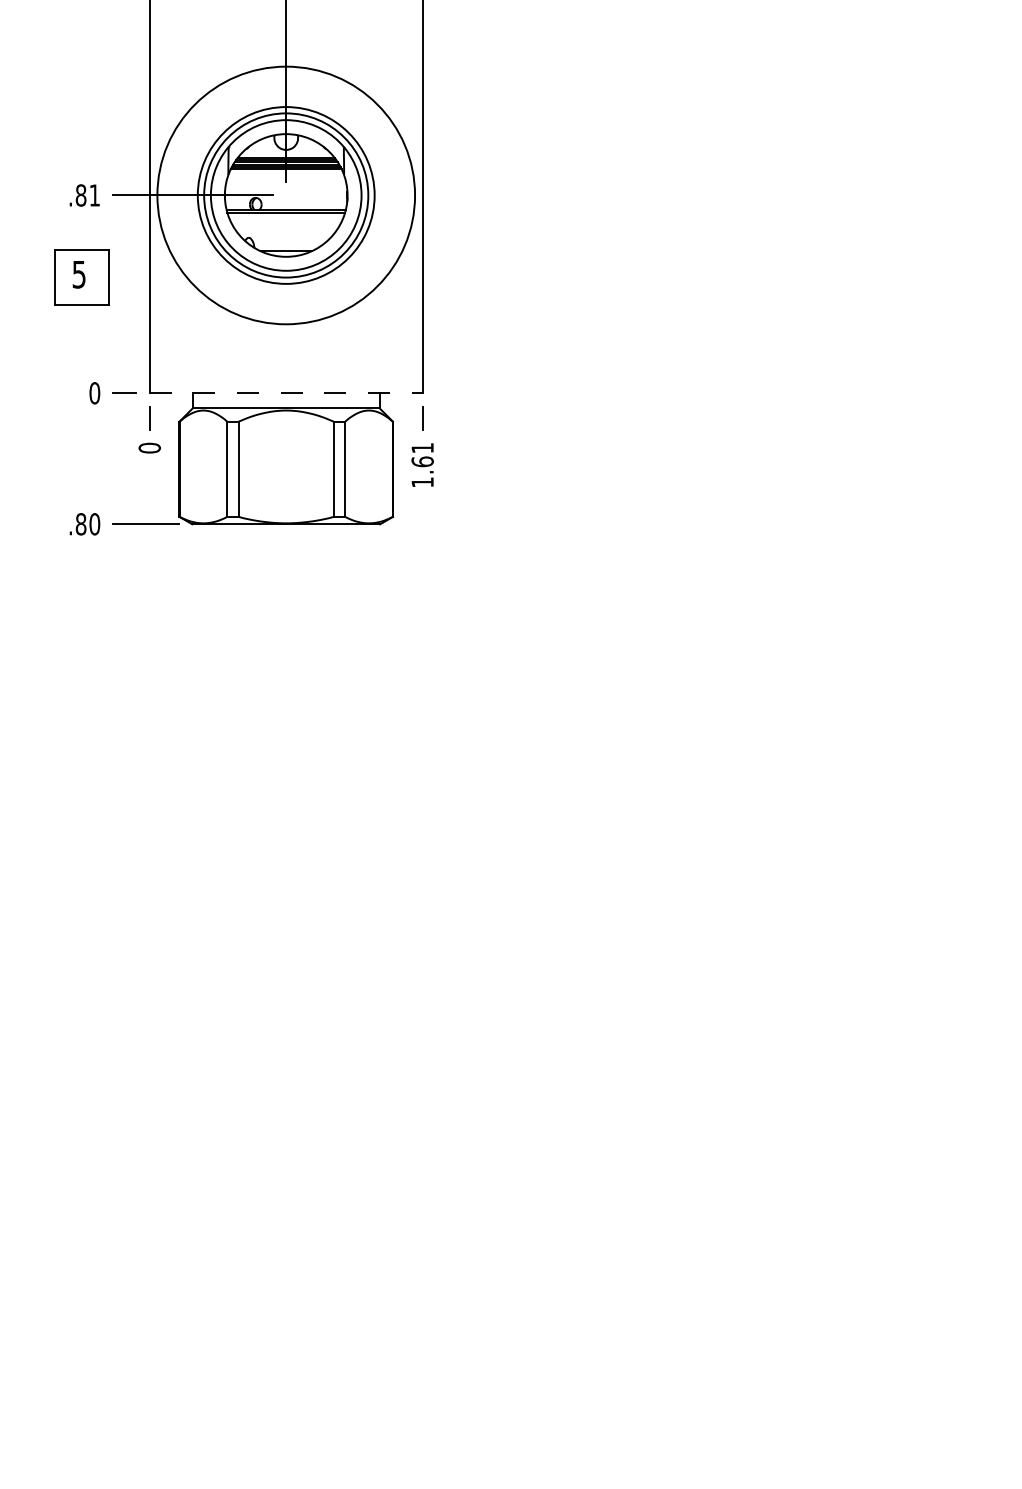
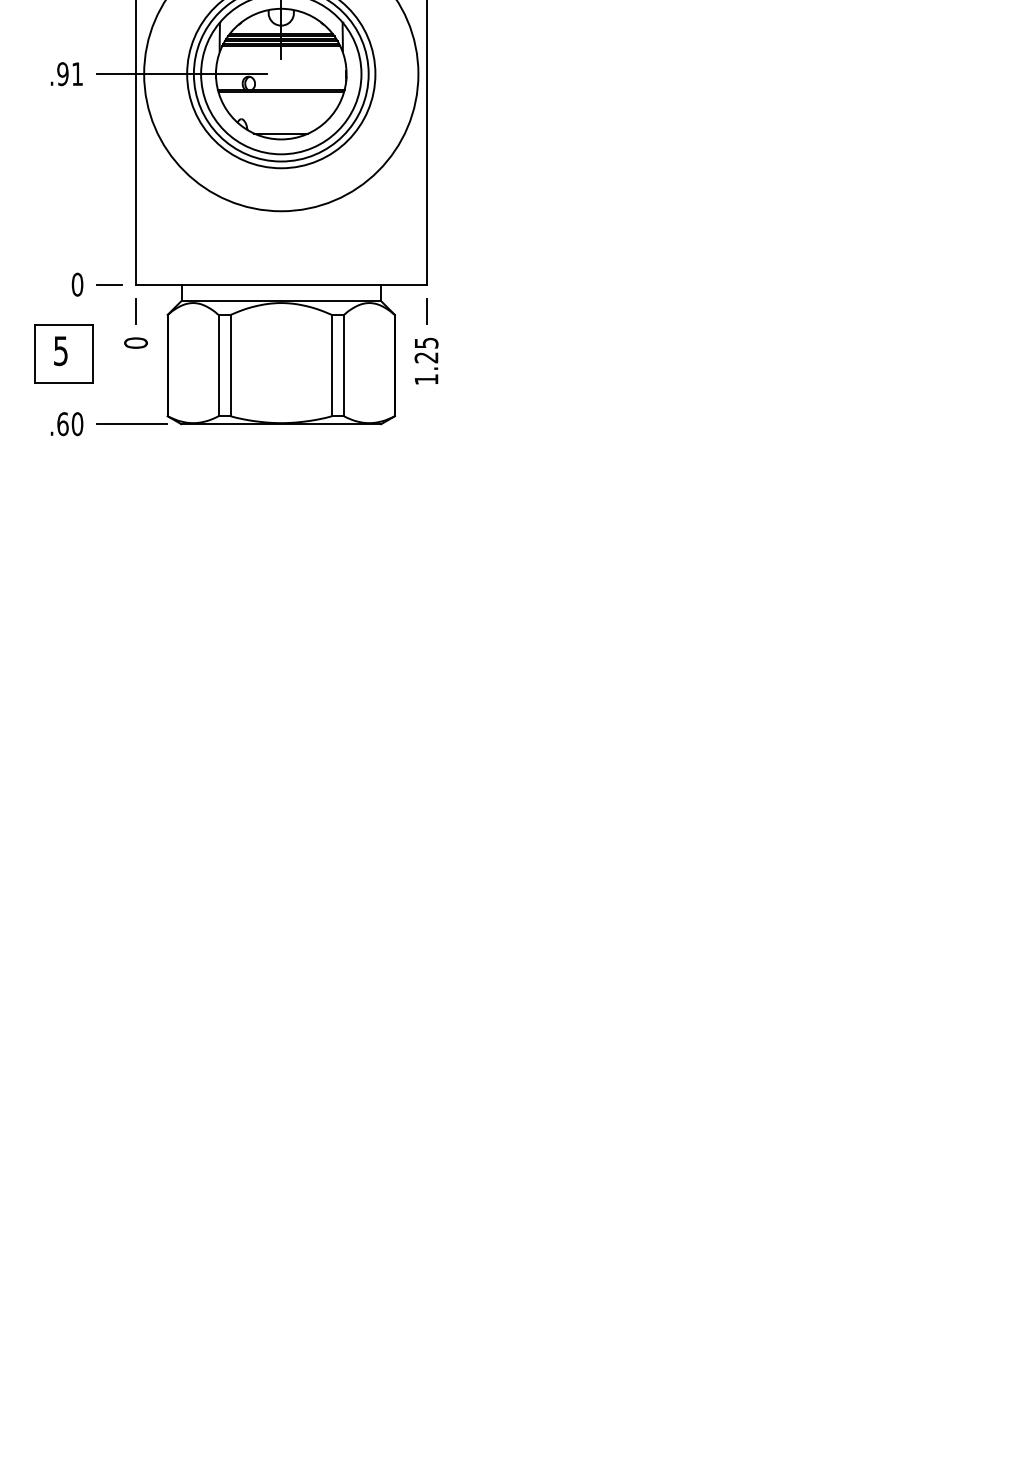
text: (80, 195) -> (62, 74), .81 -> .91
part: (81, 277) -> (63, 354), moved
line: (286, 393) -> (281, 284), dashed -> solid
text: (422, 455) -> (426, 350), 1.61 -> 1.25
text: (80, 524) -> (62, 424), .80 -> .60

